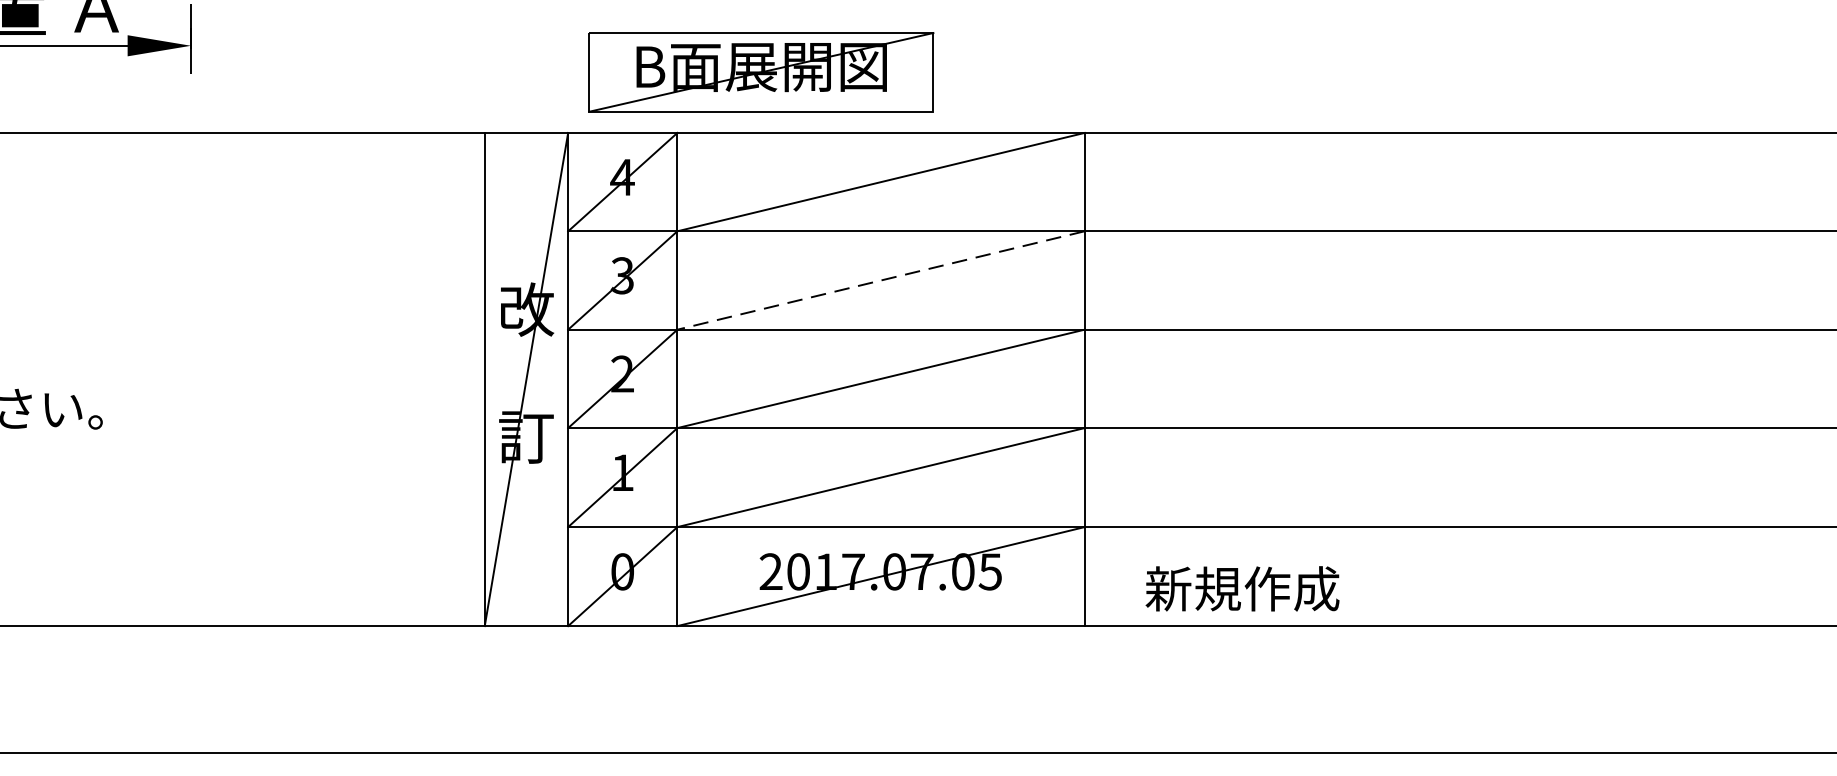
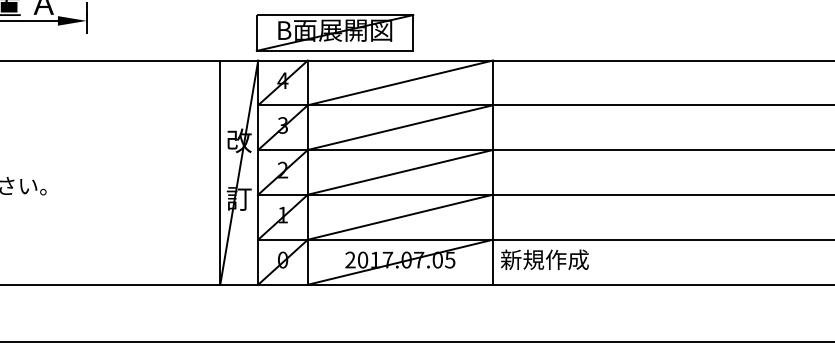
part: (760, 71) -> (334, 32), moved
line: (878, 280) -> (399, 127), dashed -> solid
text: (1241, 588) -> (544, 259), moved

